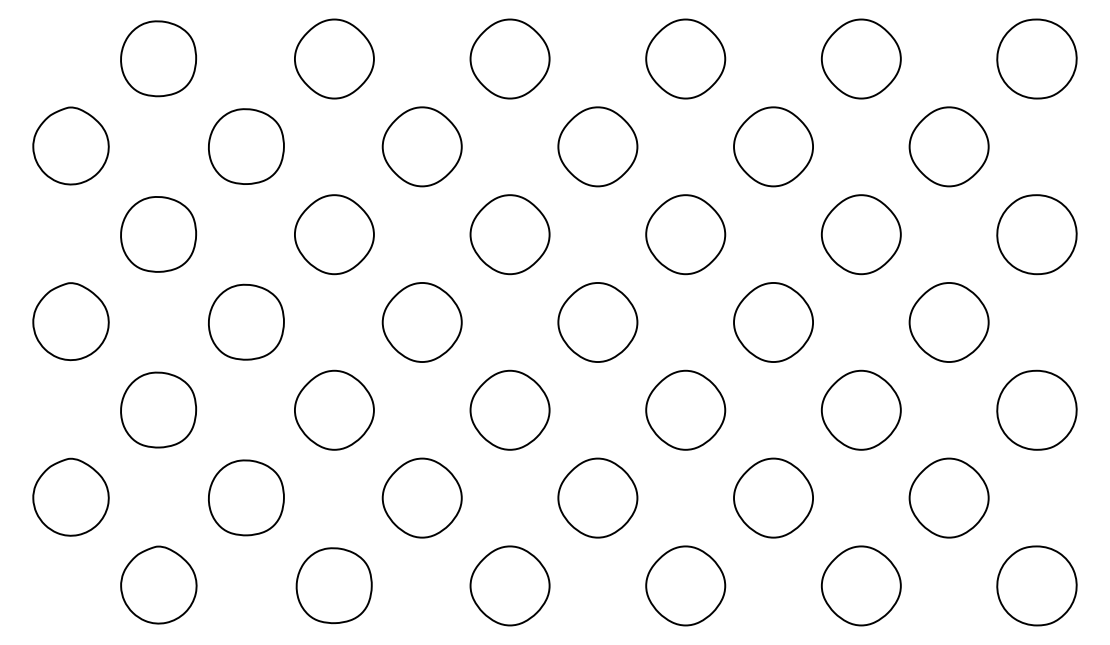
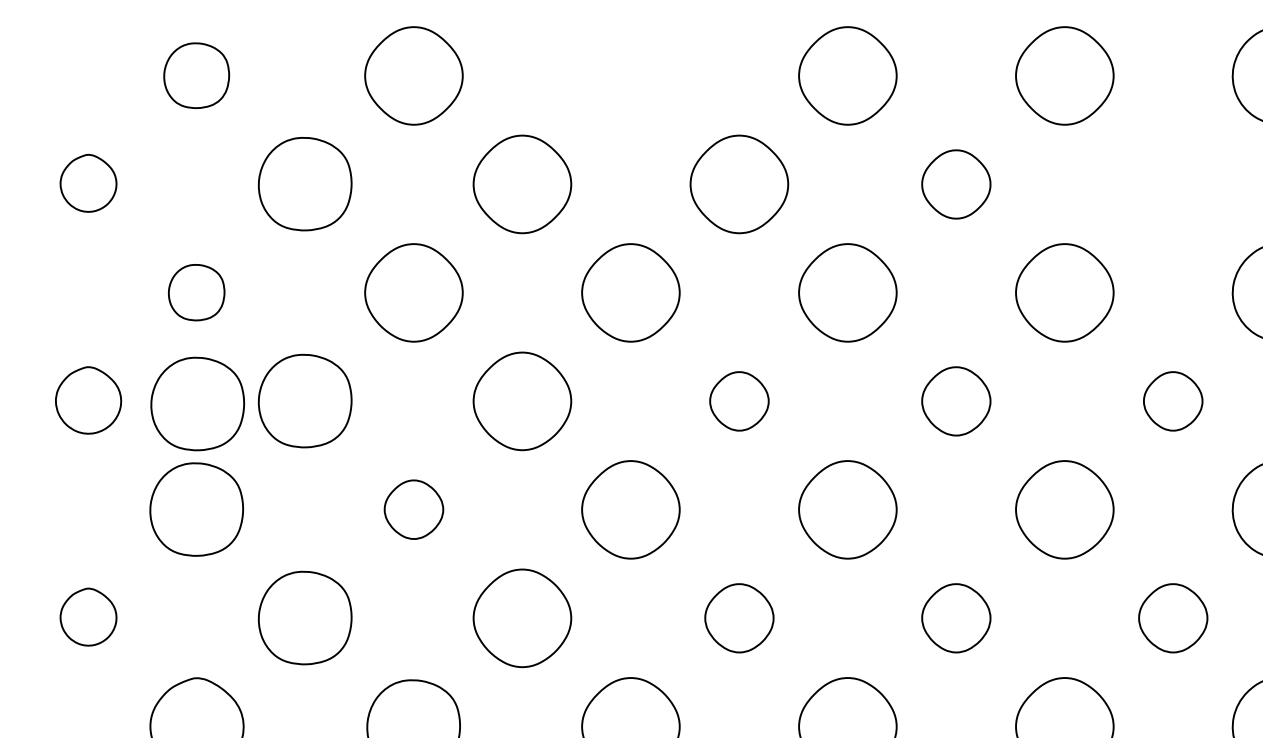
part: (158, 58) -> (196, 75), size x0.7
part: (509, 58) -> (630, 75), removed
part: (70, 145) -> (87, 182), size x0.6
part: (773, 146) -> (956, 183), size x0.7
part: (948, 146) -> (1172, 183), removed
part: (158, 234) -> (196, 292), size x0.6
part: (70, 321) -> (87, 400), size x0.7
part: (597, 322) -> (738, 401), size x0.6
part: (773, 322) -> (956, 401), size x0.7
part: (948, 322) -> (1172, 401), size x0.6
part: (159, 324) -> (197, 403), added
part: (334, 409) -> (414, 508), size x0.6
part: (70, 496) -> (87, 616), size x0.6
part: (597, 497) -> (738, 617), size x0.7
part: (773, 497) -> (956, 617), size x0.7
part: (948, 497) -> (1172, 617), size x0.7

